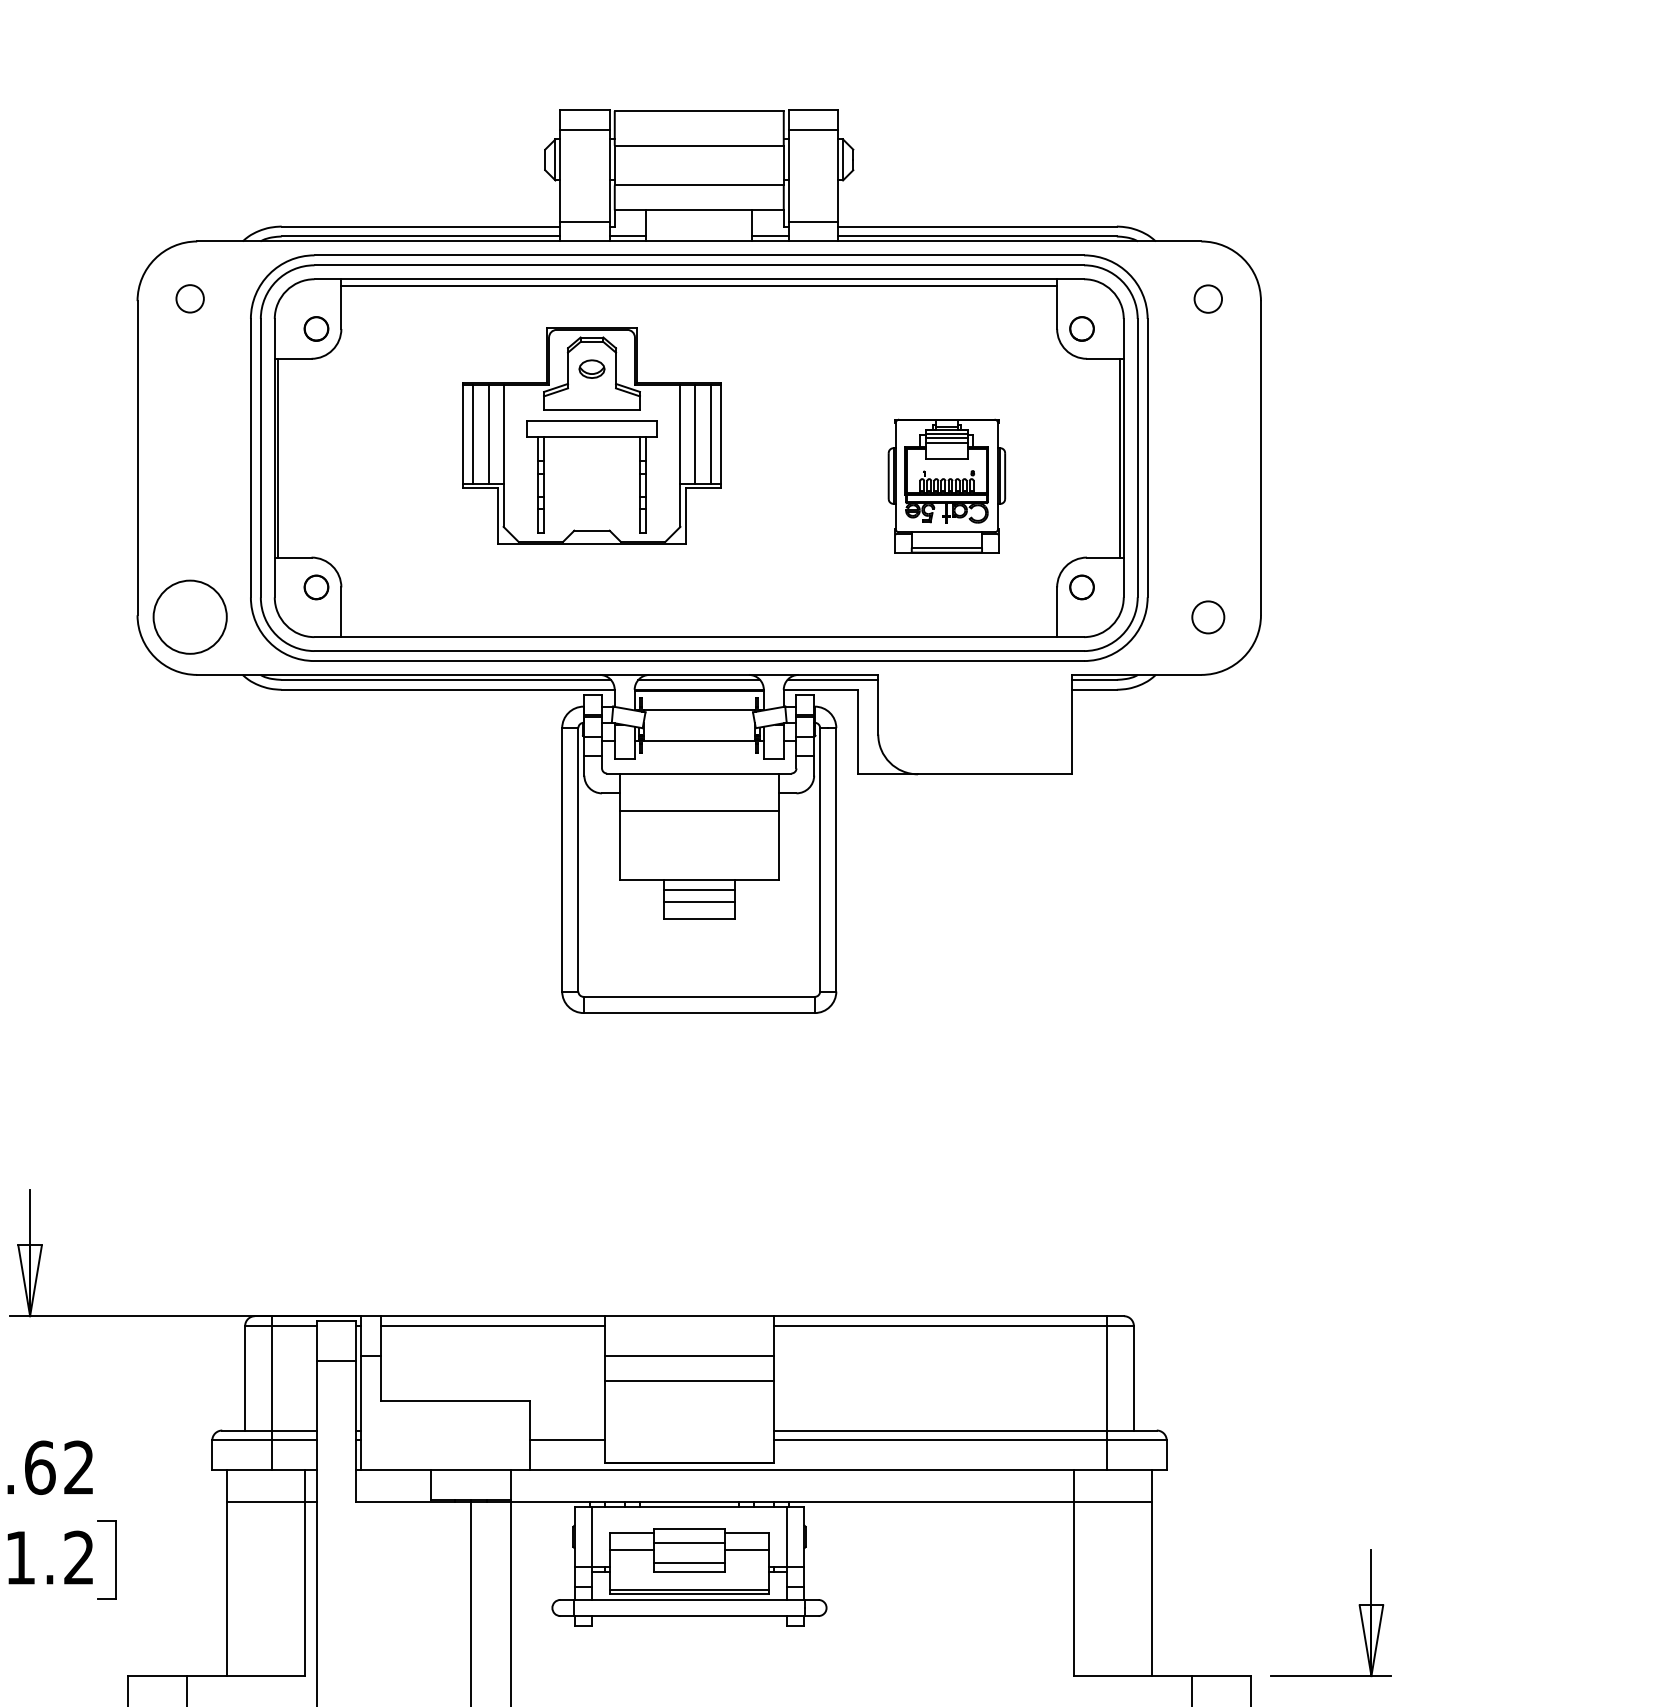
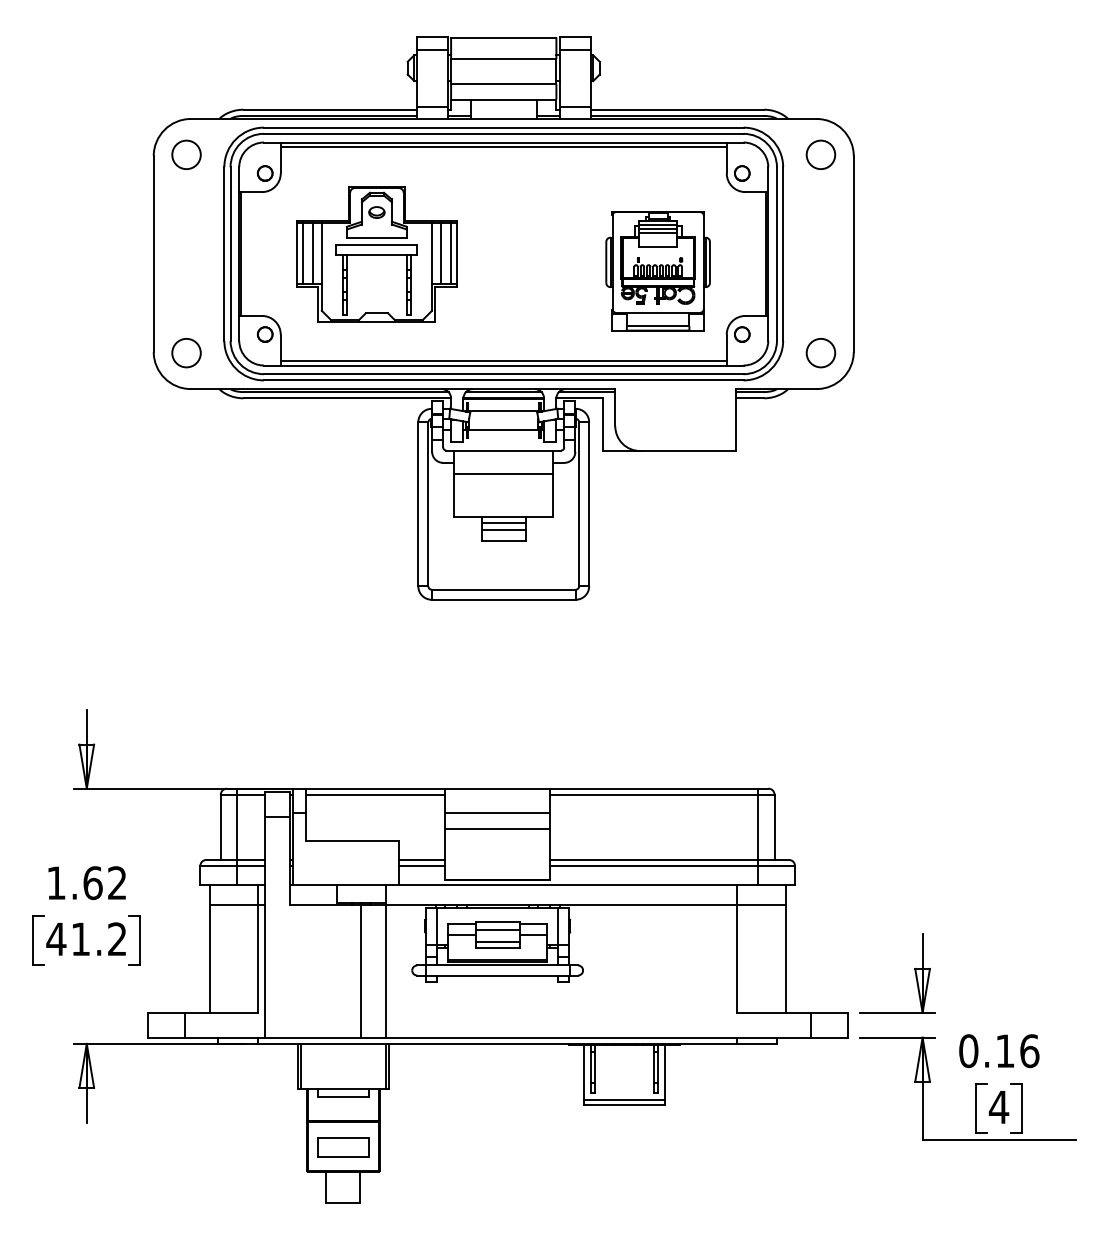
circle: (190, 298) -> (186, 154), size x1.67
circle: (1207, 298) -> (820, 154), size x1.67
part: (591, 436) -> (376, 254), moved
part: (945, 486) -> (657, 271), size x1.43
circle: (190, 616) -> (186, 352), size x0.62
circle: (1207, 617) -> (820, 353), size x1.43
line: (698, 630) -> (503, 361), added
line: (567, 1429) -> (421, 859), added

